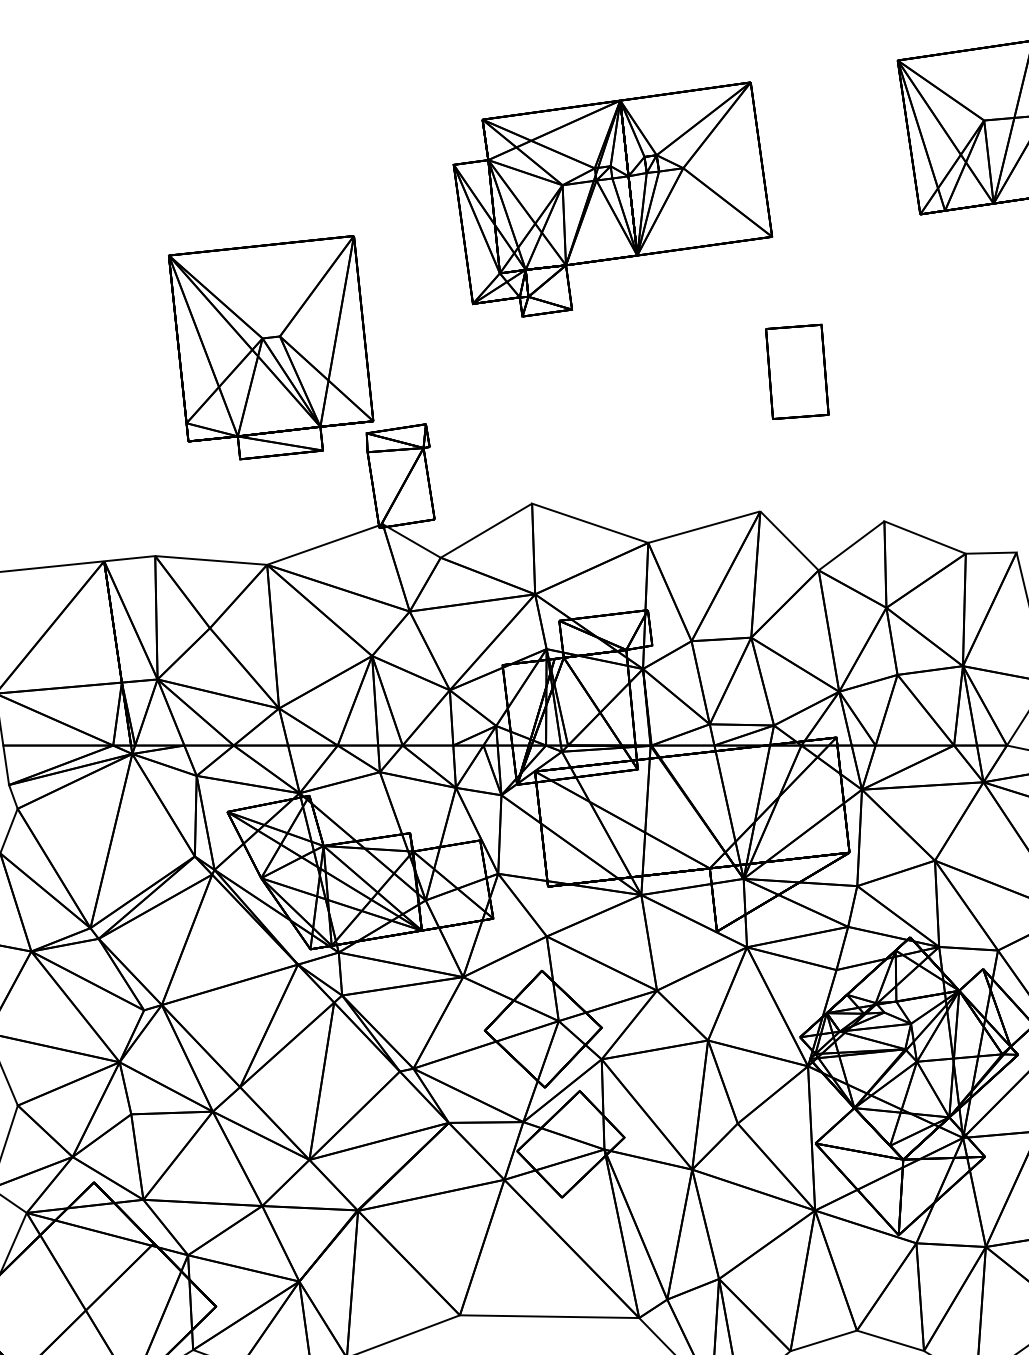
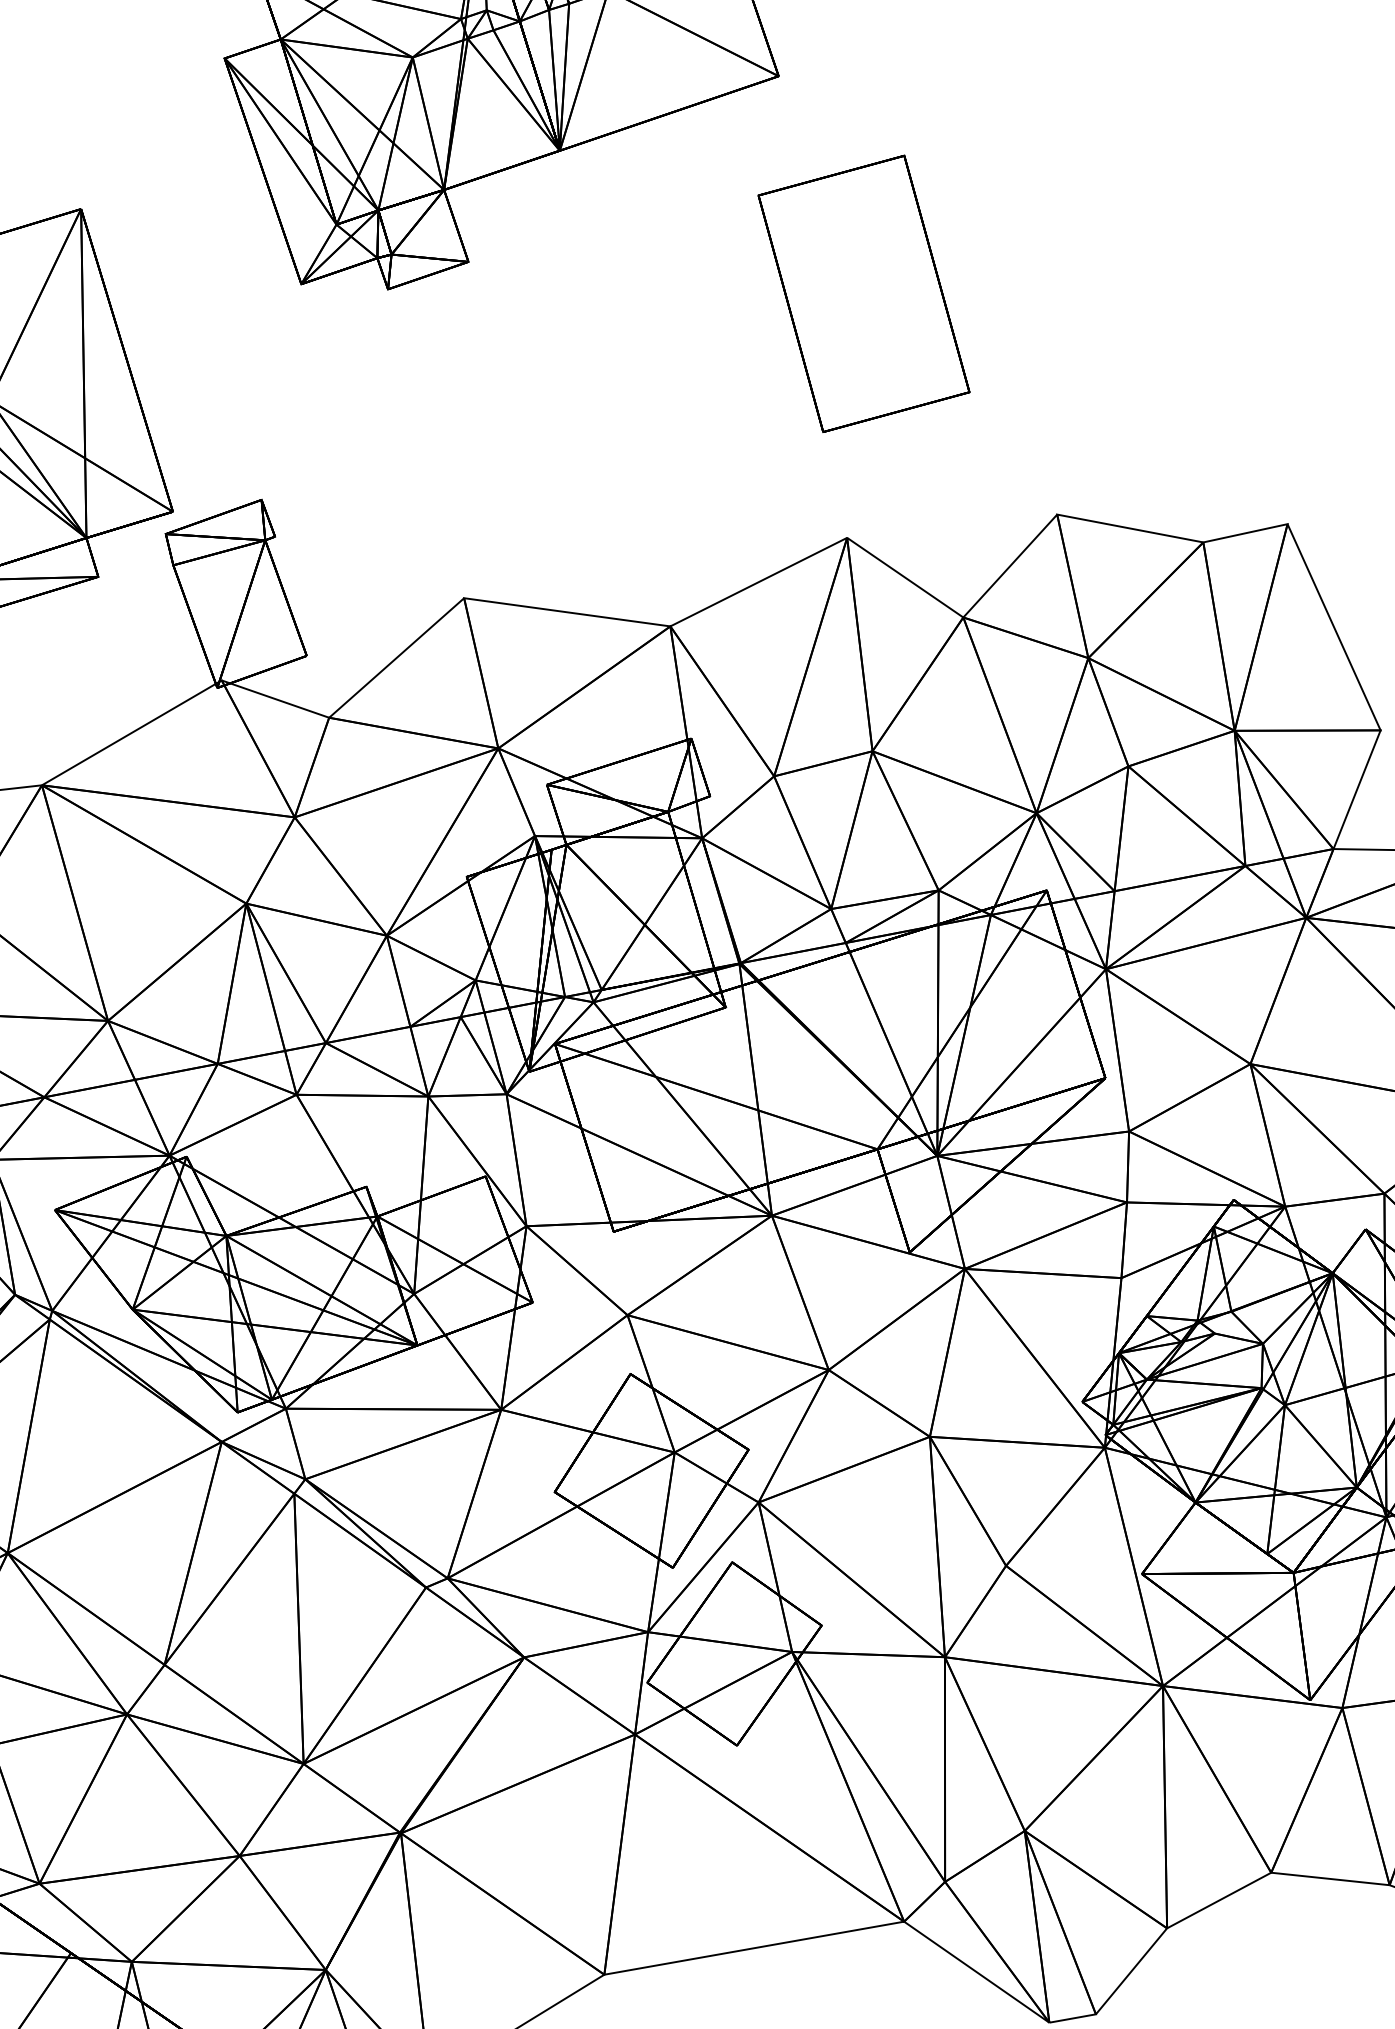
part: (797, 371) -> (864, 292), size x1.6

